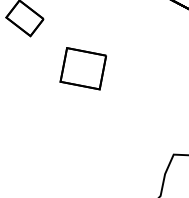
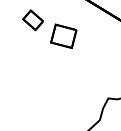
part: (82, 67) -> (63, 35), moved

